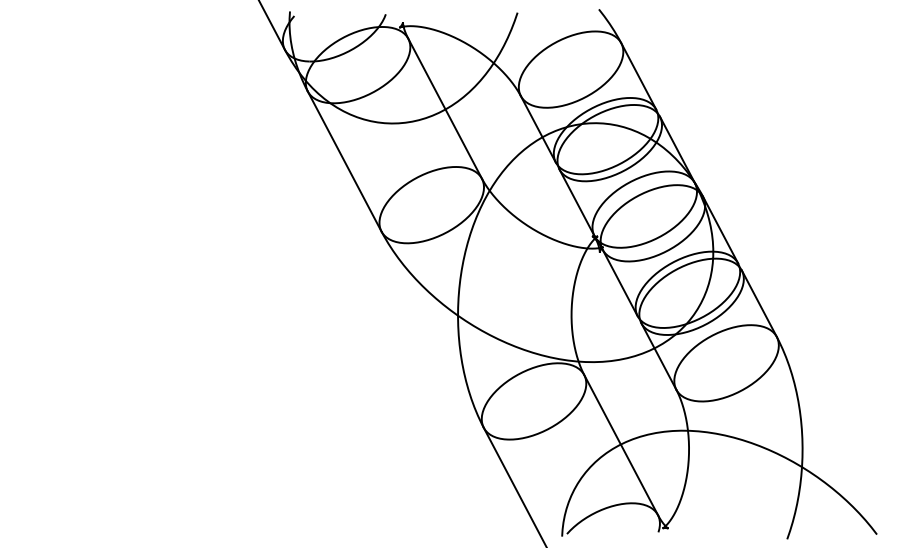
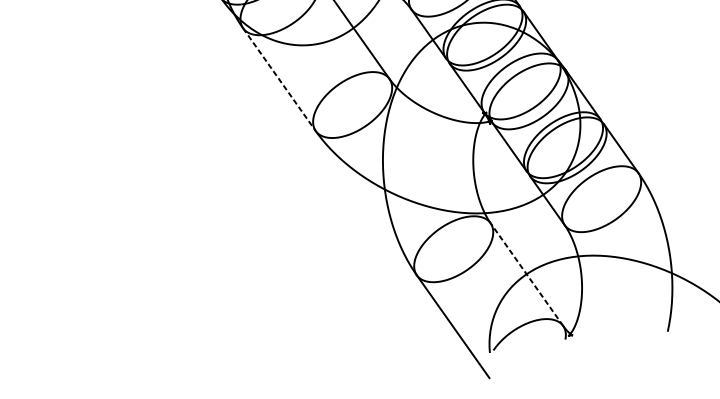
line: (344, 162) -> (279, 80), solid -> dashed
line: (620, 444) -> (526, 274), solid -> dashed

